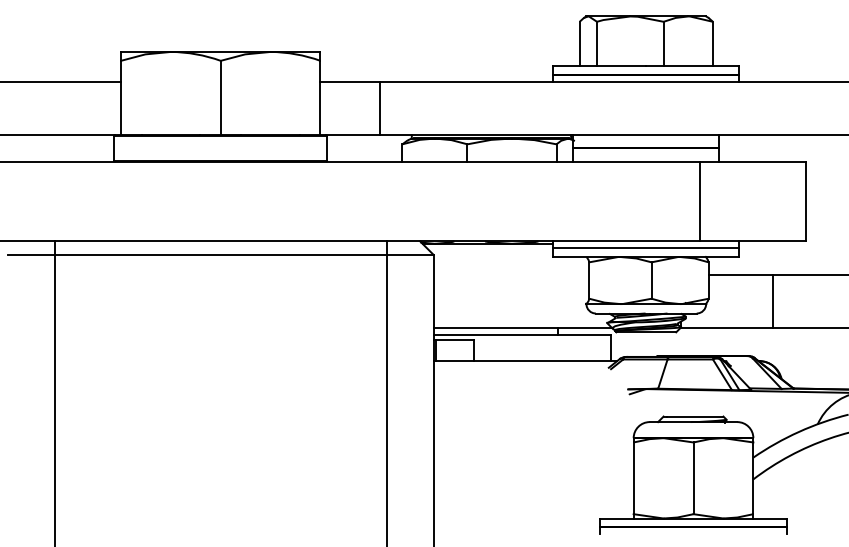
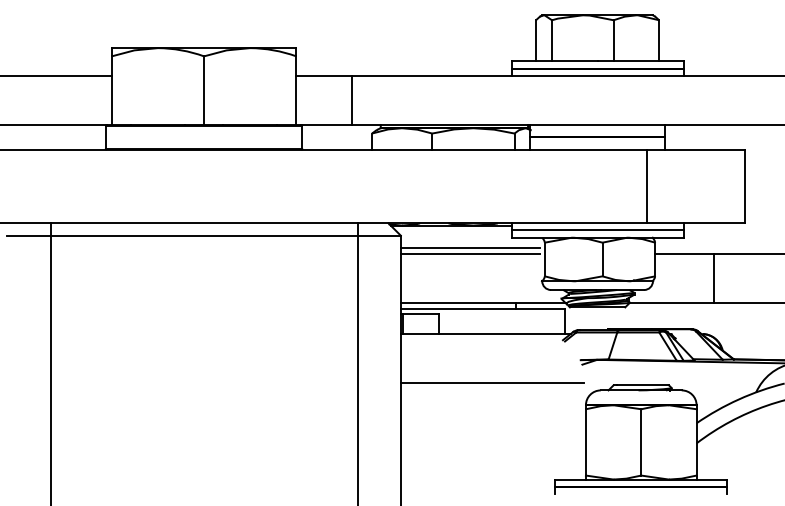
line: (507, 267) -> (469, 247), added
line: (507, 275) -> (469, 254), added
line: (531, 414) -> (491, 383), added

